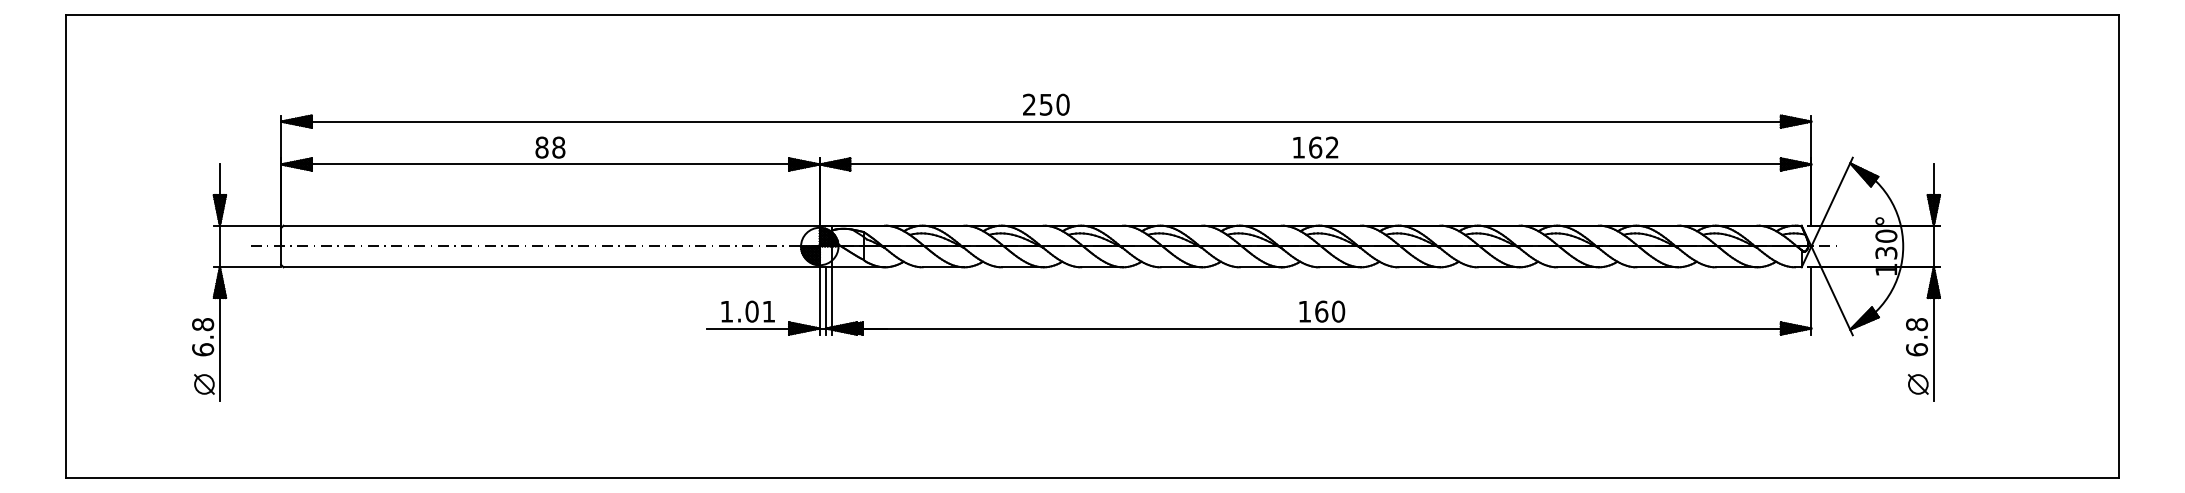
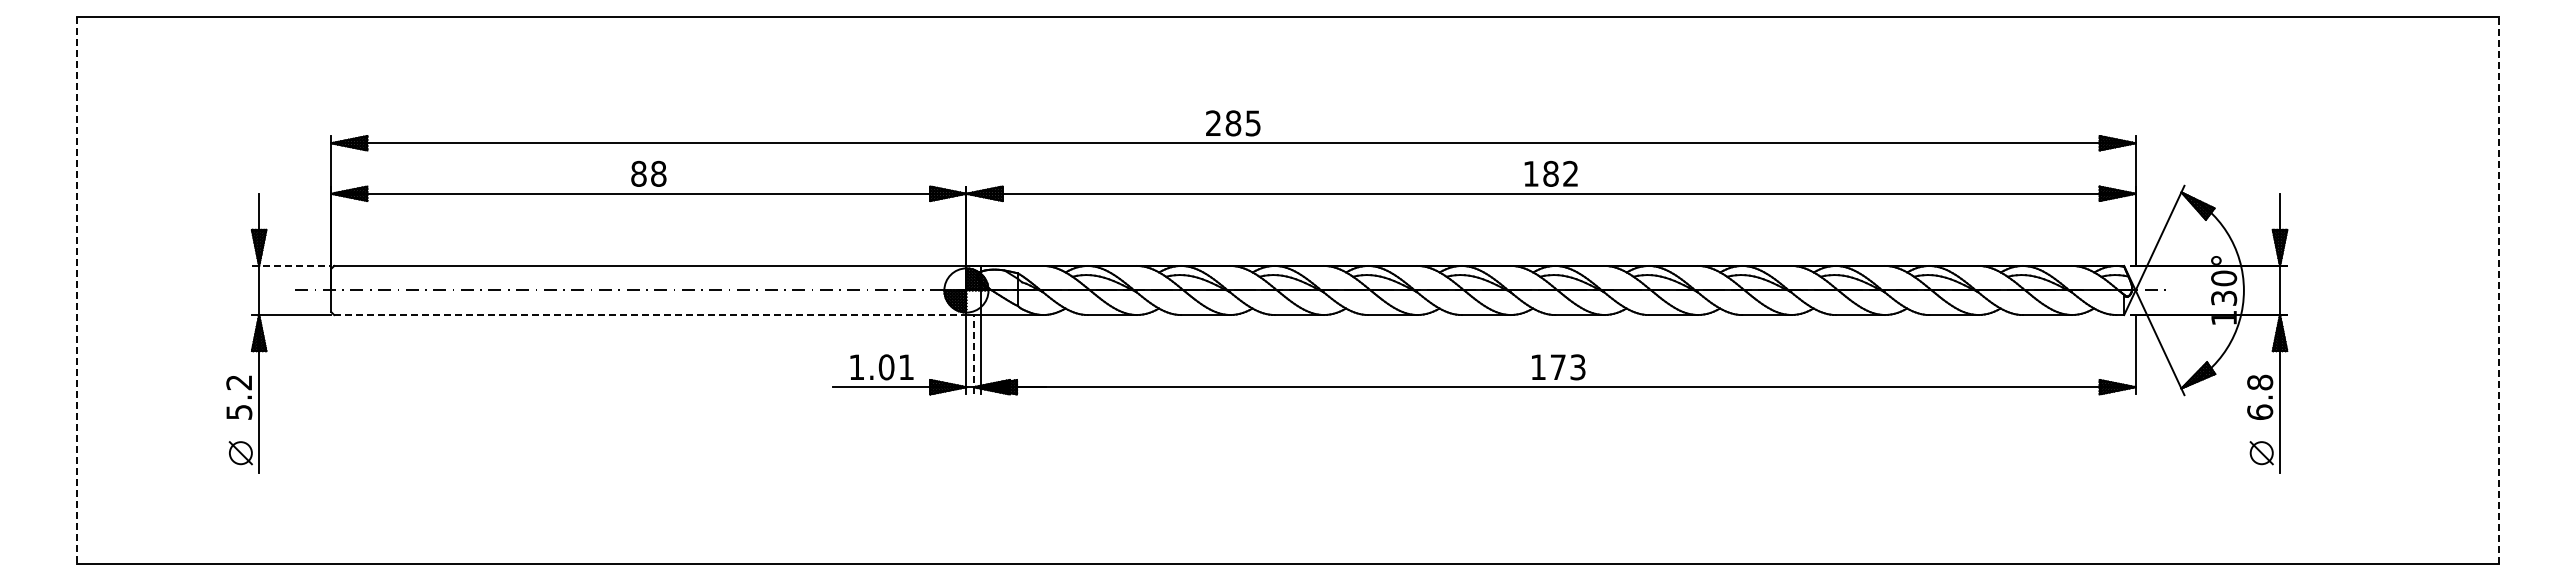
text: (1054, 104) -> (1243, 123), 250 -> 285
text: (1315, 147) -> (1550, 173), 162 -> 182
line: (247, 225) -> (291, 265), solid -> dashed
line: (65, 246) -> (77, 290), solid -> dashed
line: (2119, 246) -> (2498, 290), solid -> dashed
line: (551, 267) -> (650, 315), solid -> dashed
line: (825, 300) -> (973, 354), solid -> dashed
text: (1329, 311) -> (1567, 367), 160 -> 173
text: (203, 336) -> (239, 396), 6.8 -> 5.2

